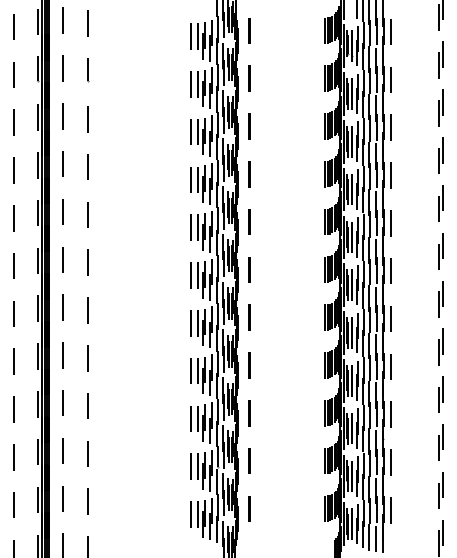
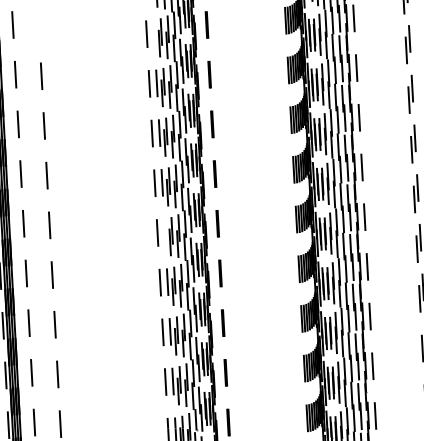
line: (88, 70) -> (39, 25), removed
line: (198, 83) -> (154, 32), removed
line: (198, 275) -> (165, 232), removed

